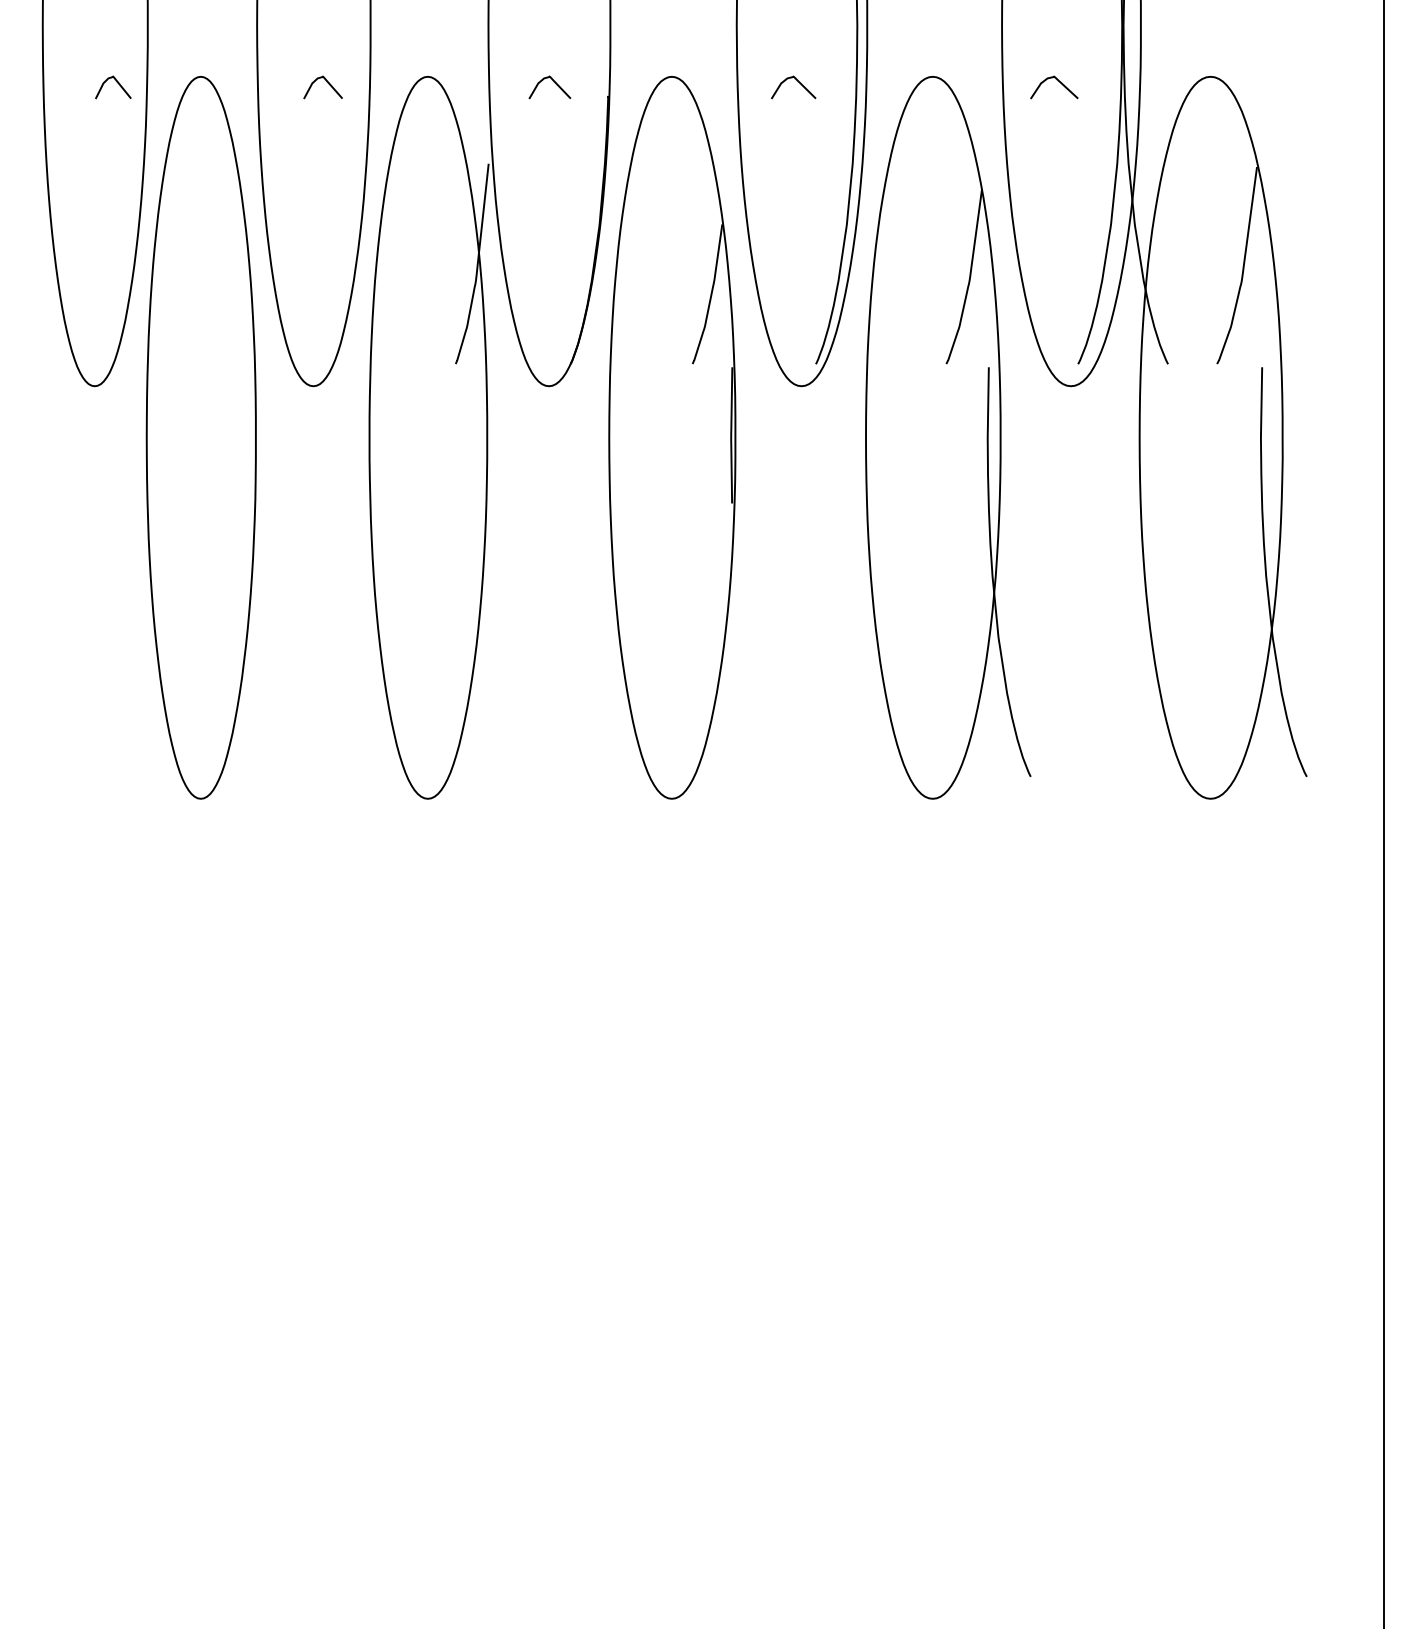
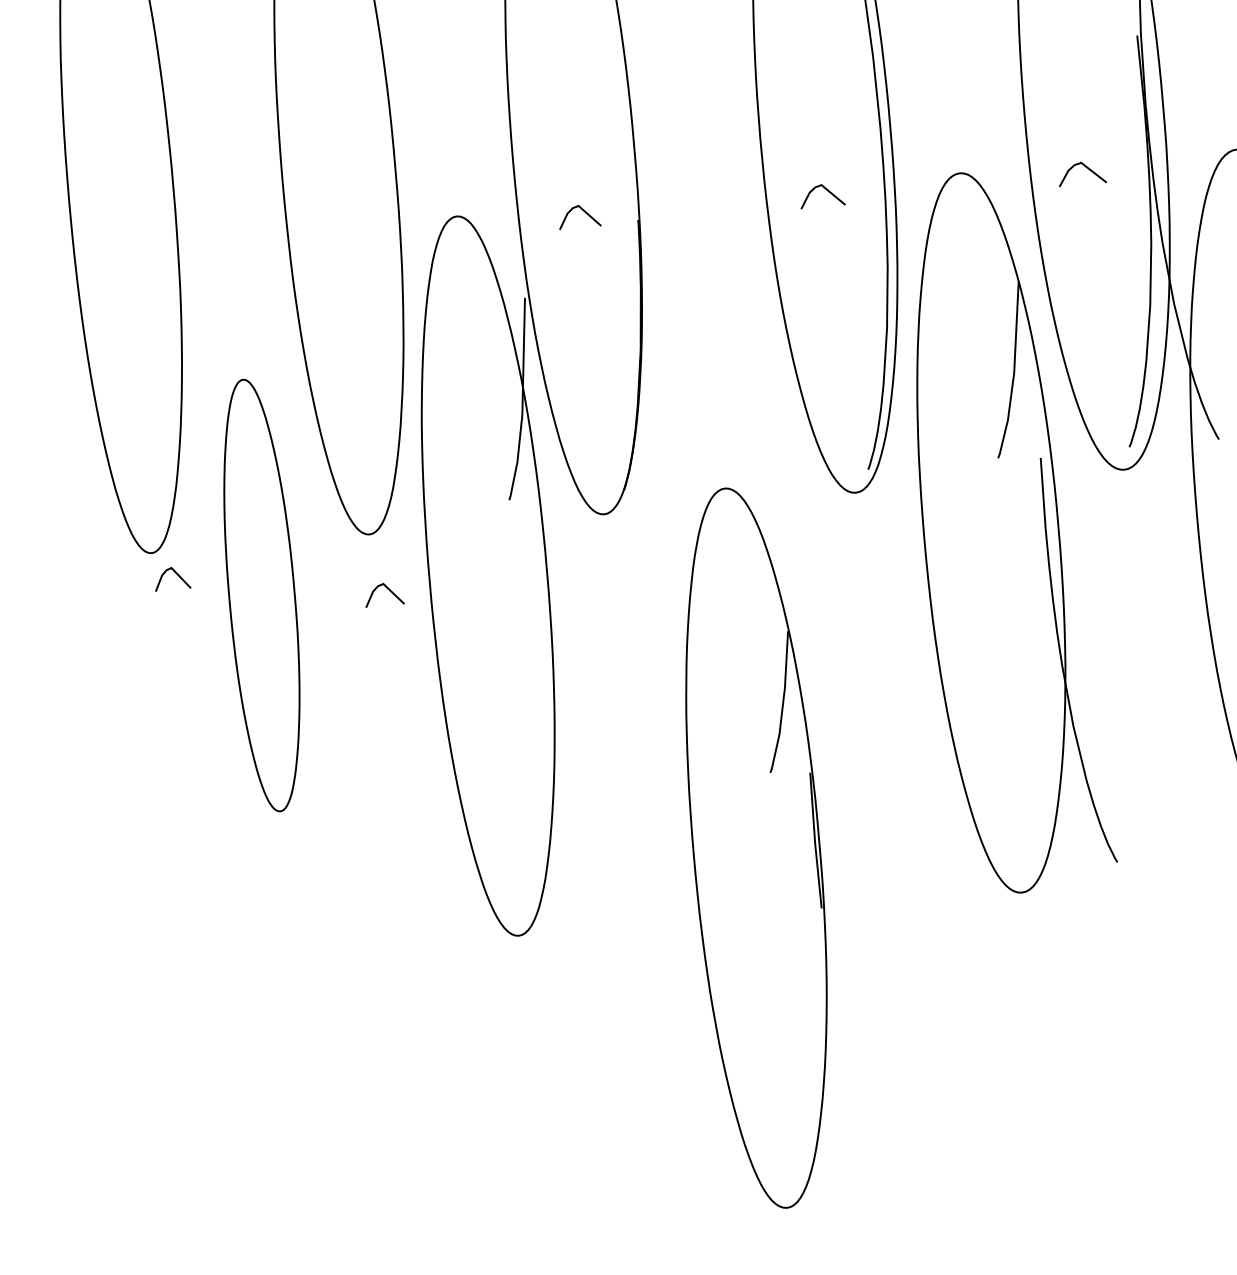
curve: (326, 82) -> (387, 589), moved
curve: (117, 83) -> (176, 574), moved
part: (200, 437) -> (261, 595), size x0.6
part: (672, 437) -> (756, 847), moved

